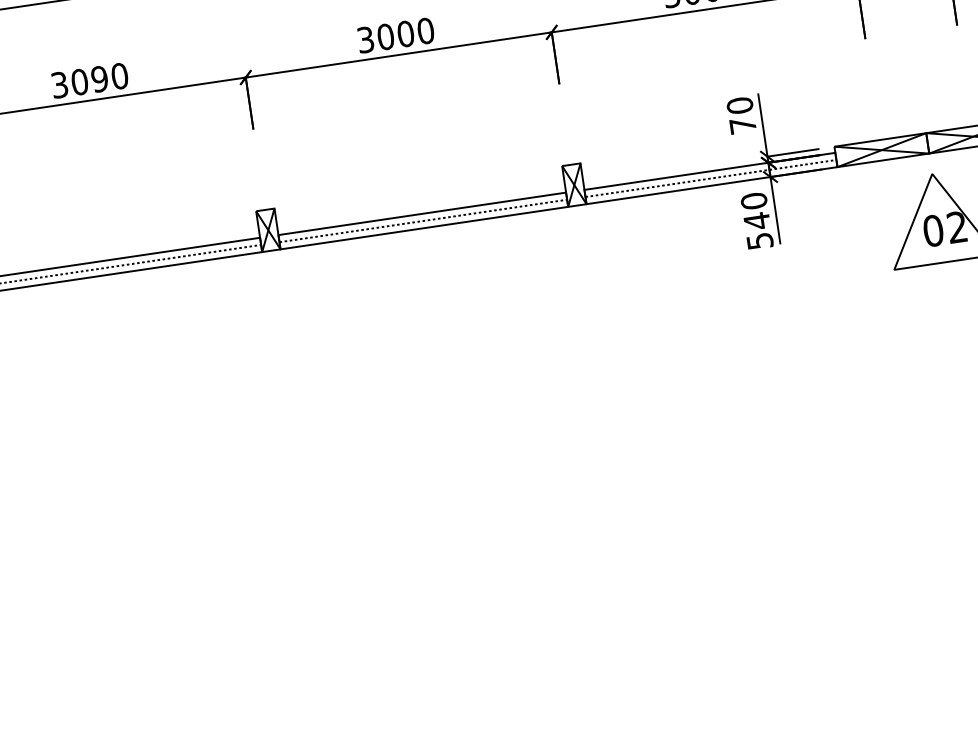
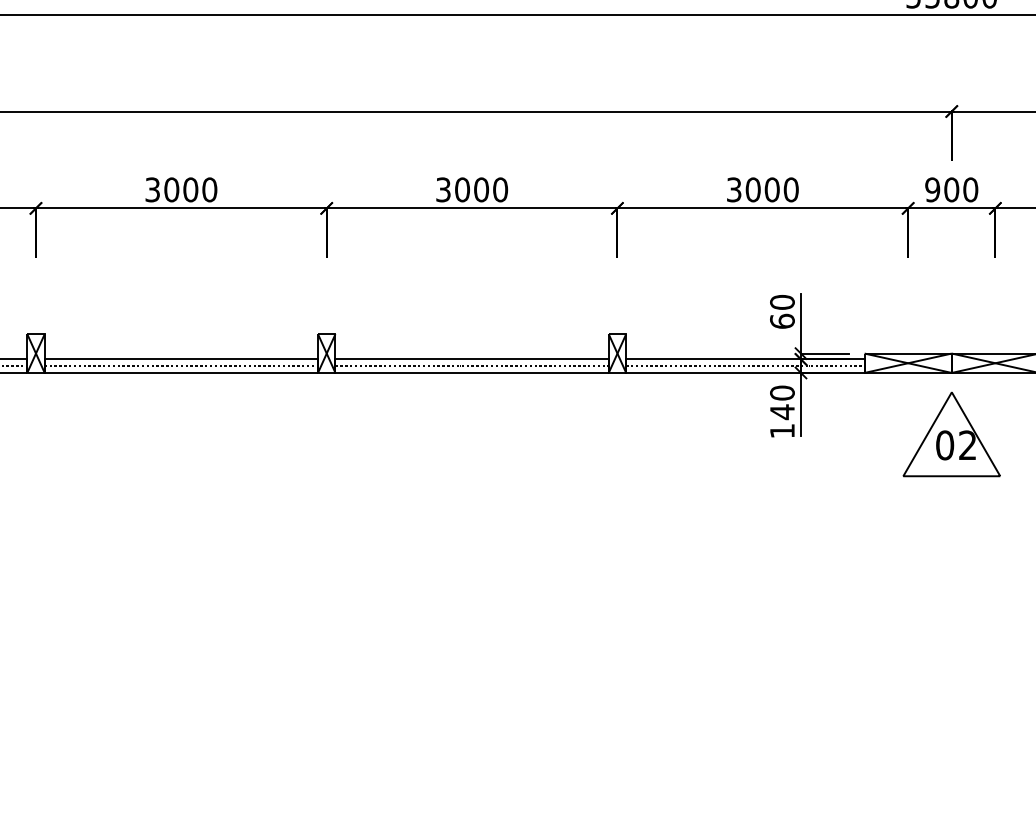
text: (99, 78) -> (190, 189), 3090 -> 3000
text: (742, 124) -> (782, 320), 70 -> 60
text: (760, 241) -> (782, 431), 540 -> 140

